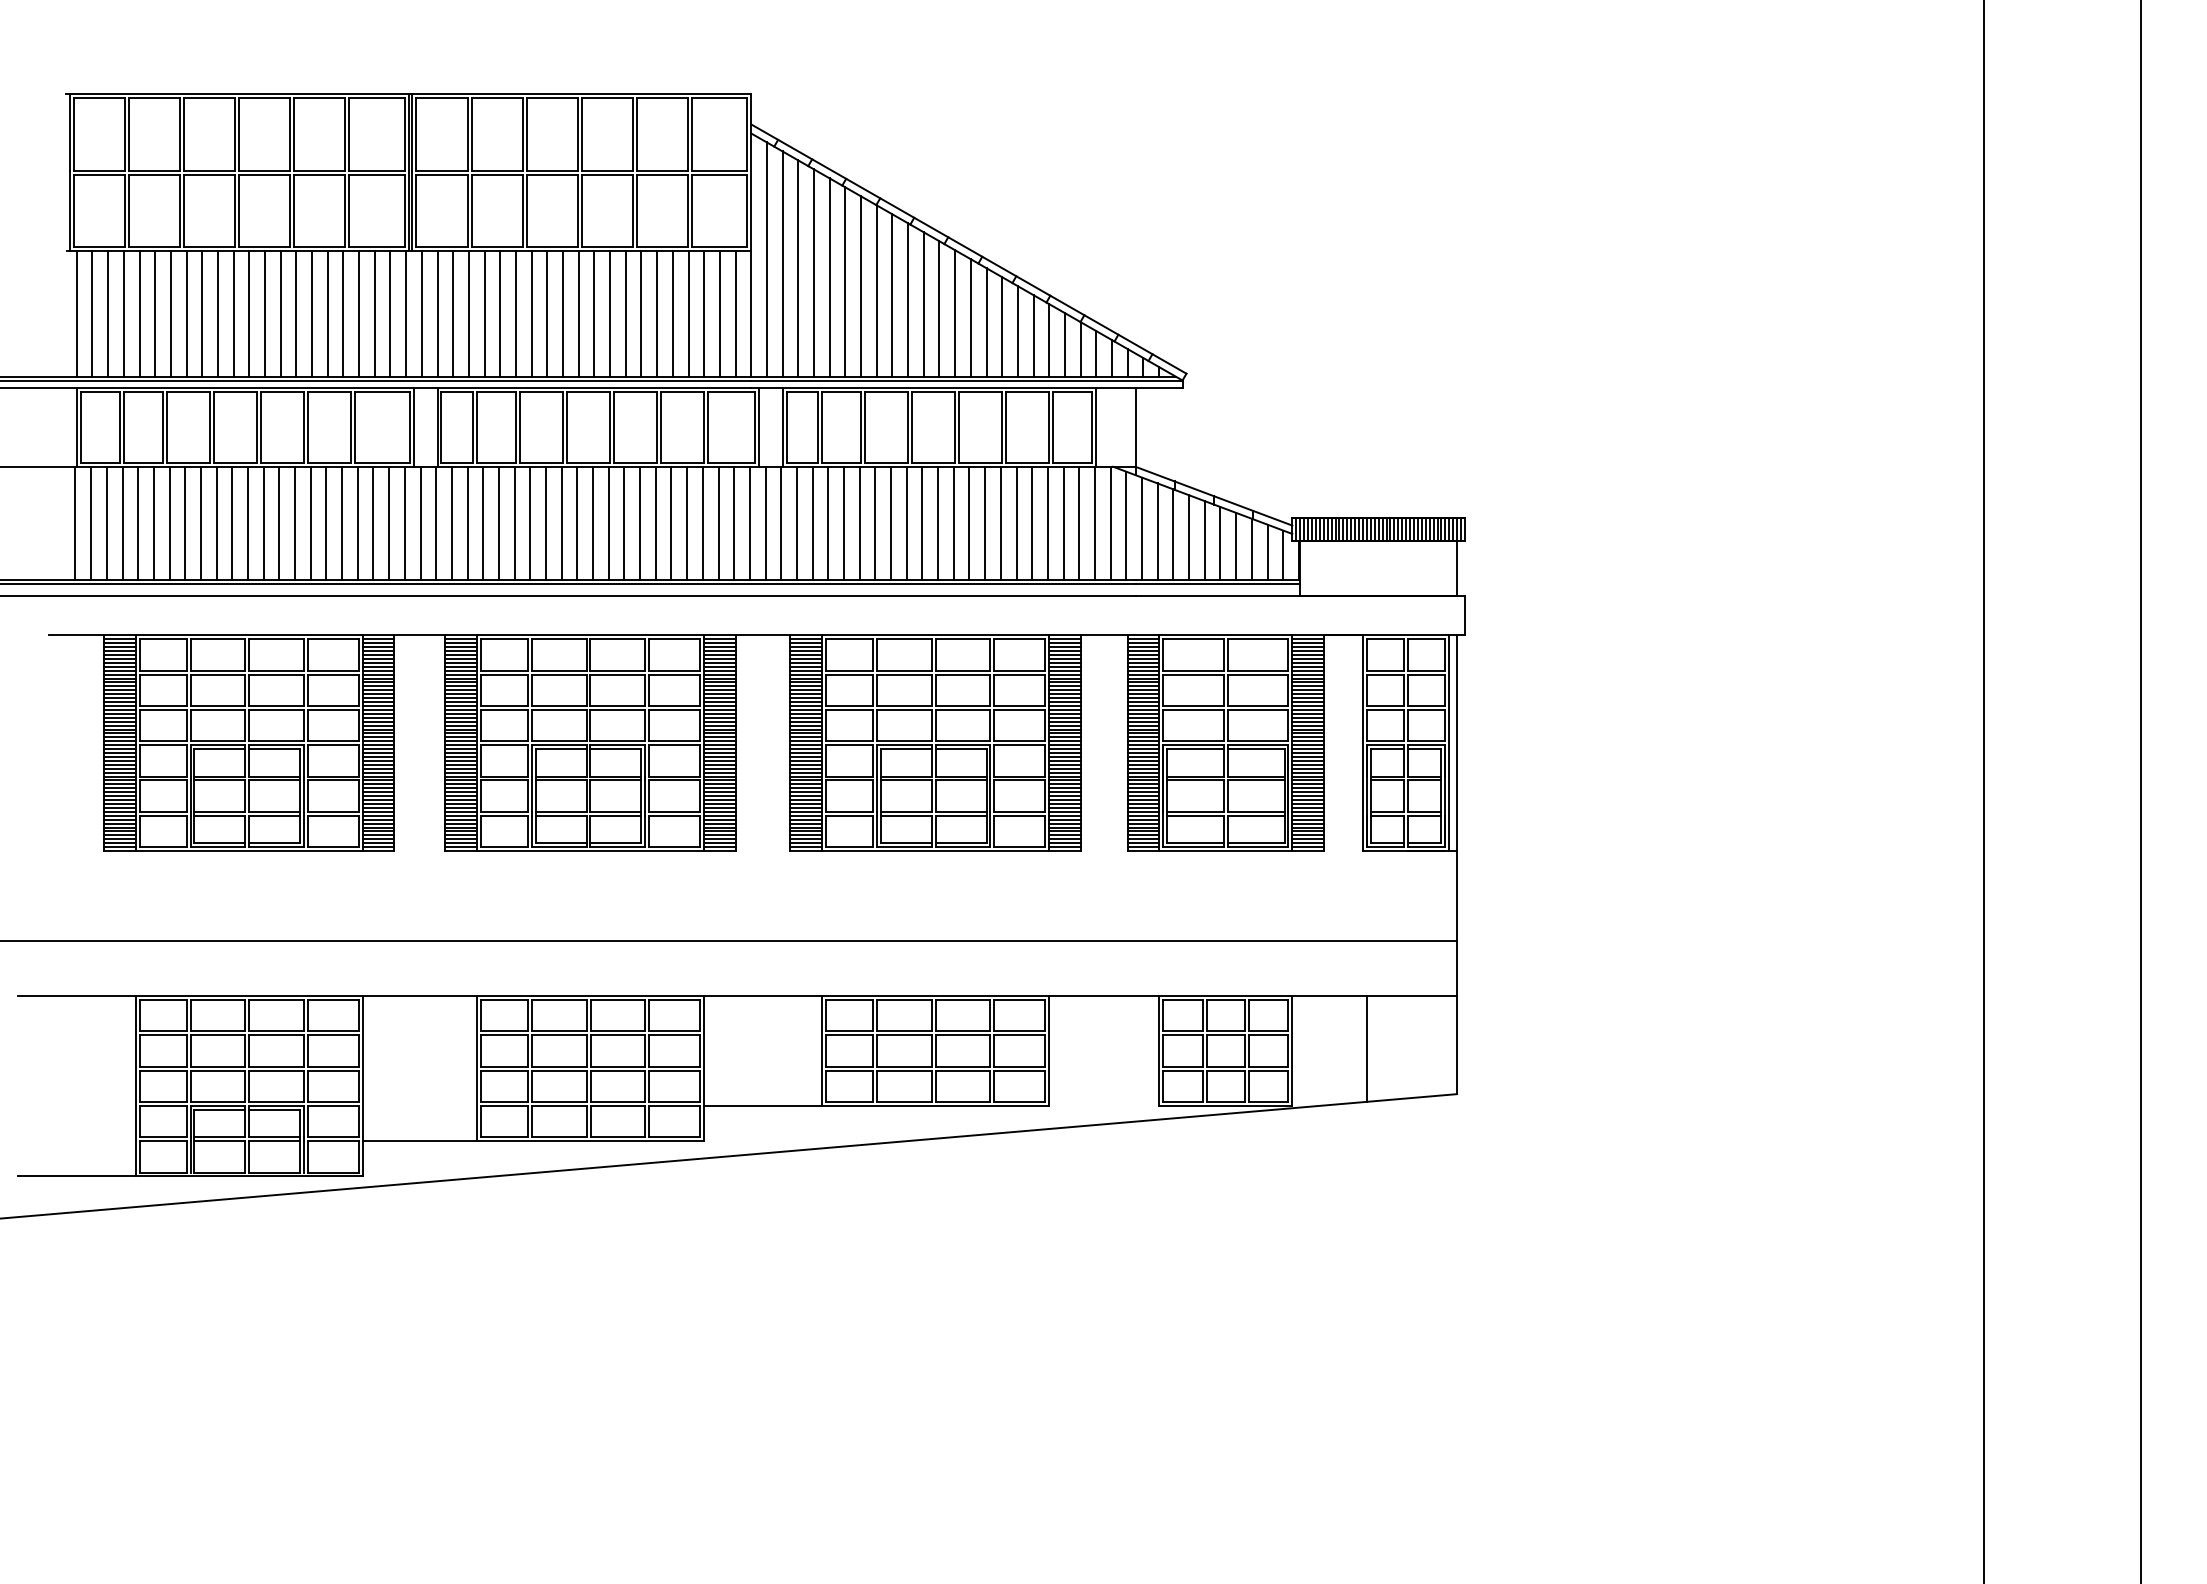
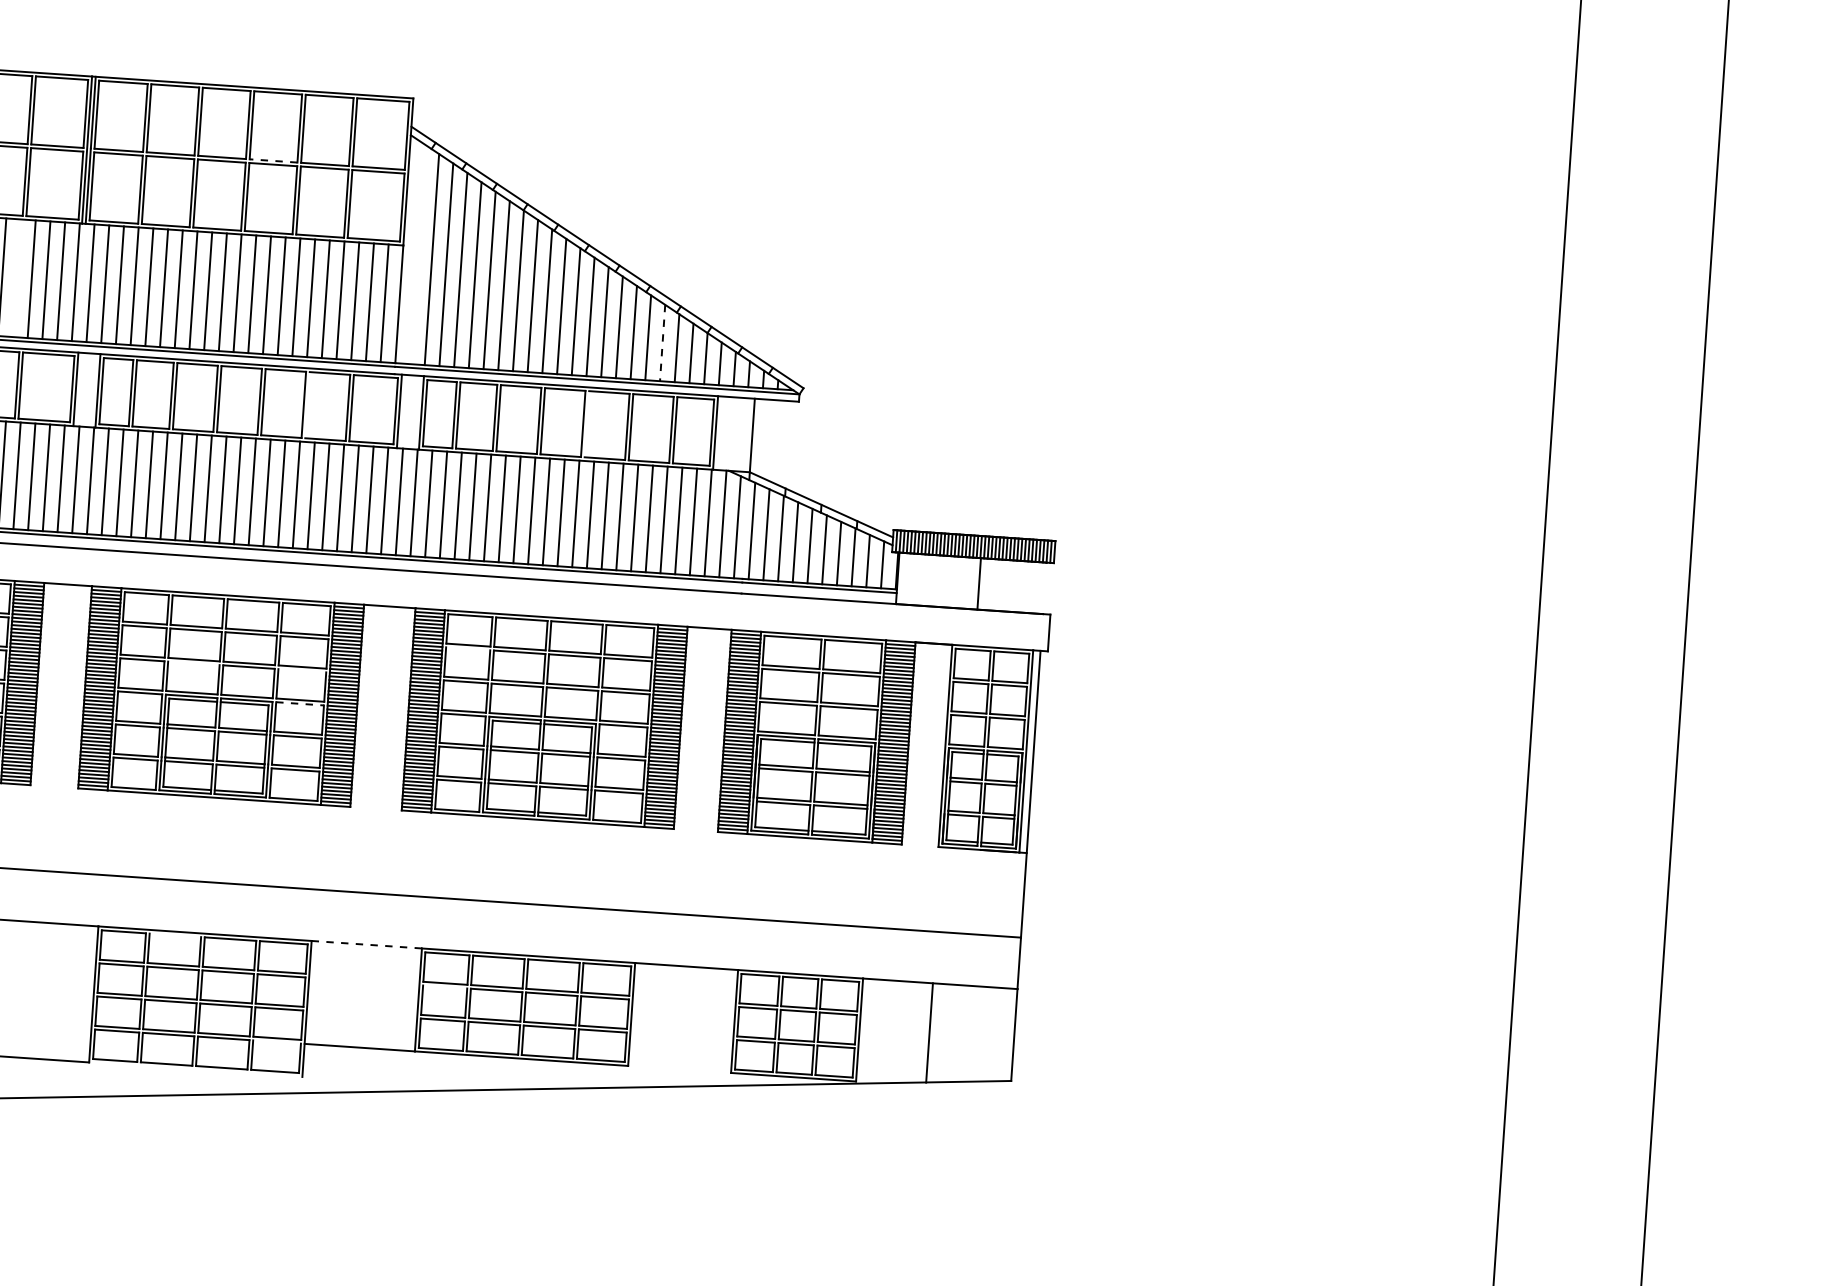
line: (606, 170) -> (272, 160), solid -> dashed
line: (766, 259) -> (417, 254), removed
line: (343, 313) -> (17, 277), removed
line: (1033, 335) -> (662, 342), solid -> dashed
line: (661, 427) -> (307, 405), removed
line: (959, 427) -> (587, 424), removed
line: (1457, 568) -> (979, 583), moved
line: (848, 674) -> (467, 648), removed
line: (558, 709) -> (193, 662), removed
line: (674, 709) -> (302, 670), removed
line: (675, 745) -> (300, 704), solid -> dashed
line: (763, 996) -> (367, 945), solid -> dashed
line: (558, 1000) -> (174, 935), removed
line: (848, 1035) -> (444, 987), removed
line: (674, 1105) -> (276, 1041), removed
line: (590, 1141) -> (195, 1069), removed

